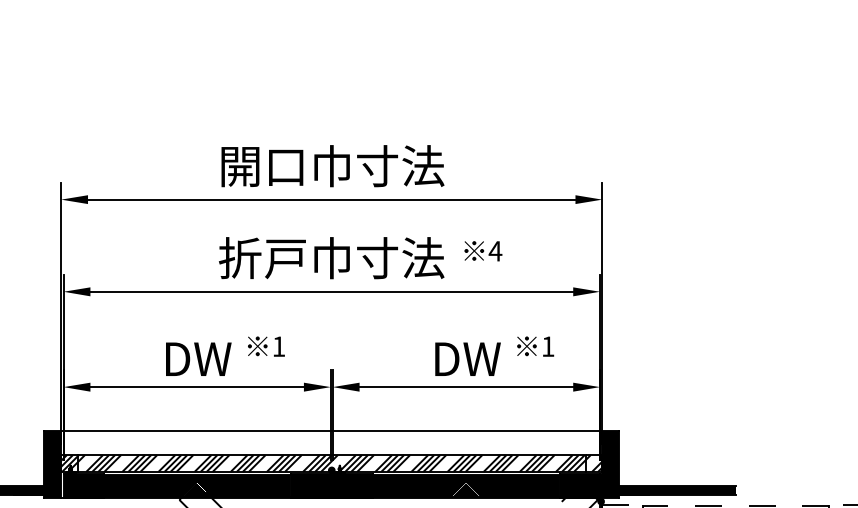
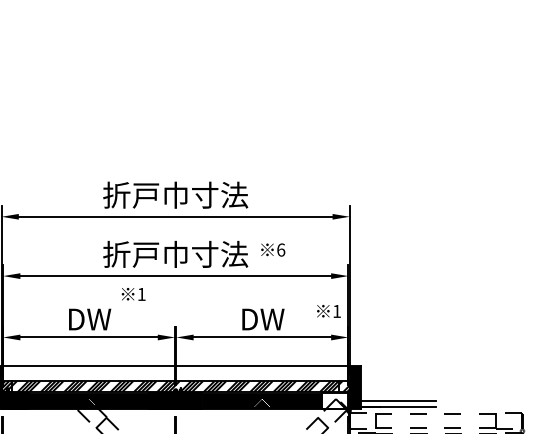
text: (263, 165) -> (131, 194), 開口巾寸法 -> 折戸巾寸法
text: (494, 250) -> (280, 249), 4 -> 6
text: (266, 346) -> (133, 294), moved
text: (534, 346) -> (328, 311), moved
fill: (580, 485) -> (335, 400), removed
fill: (677, 489) -> (398, 403), removed

